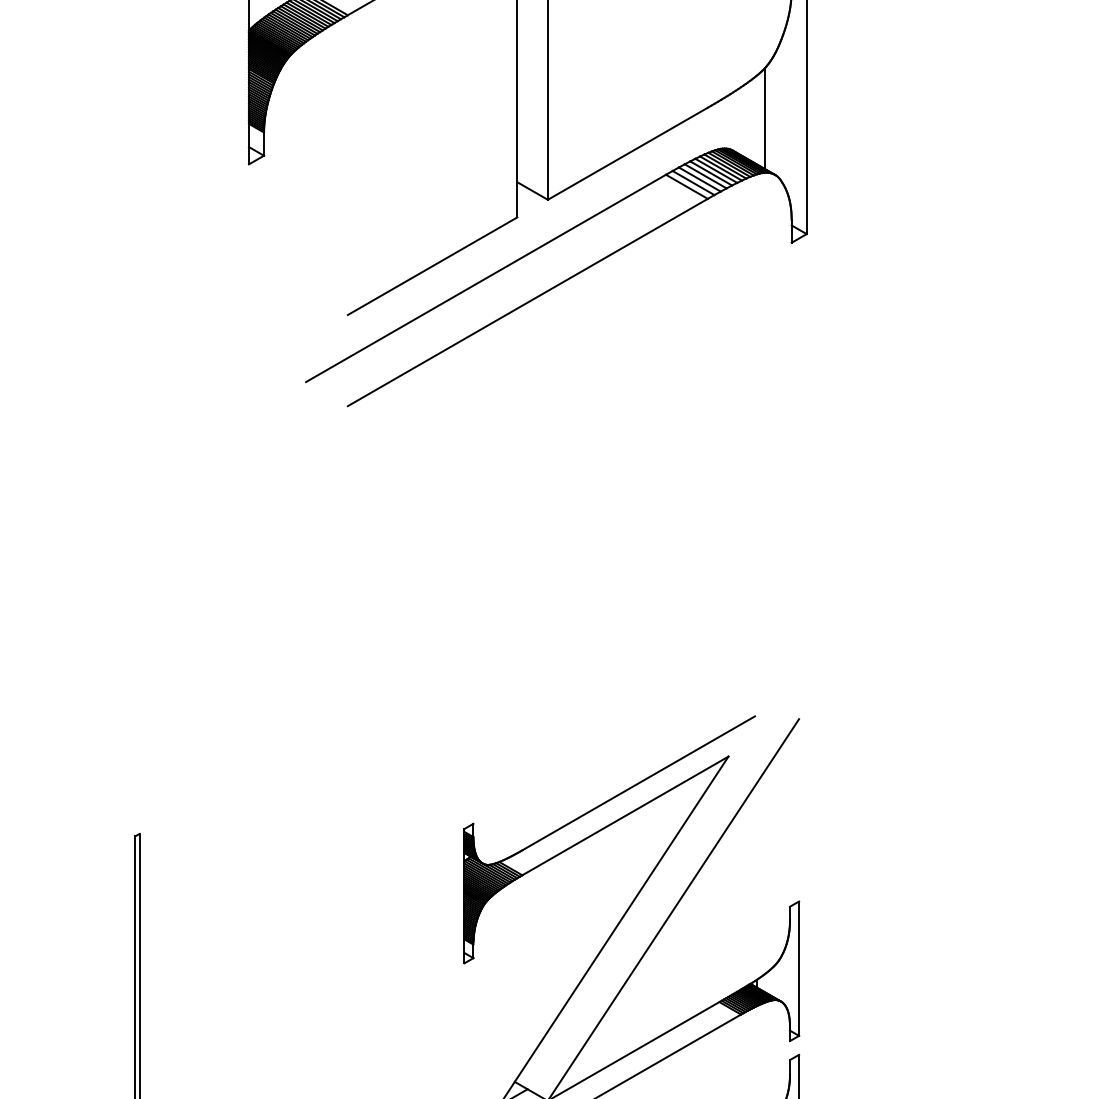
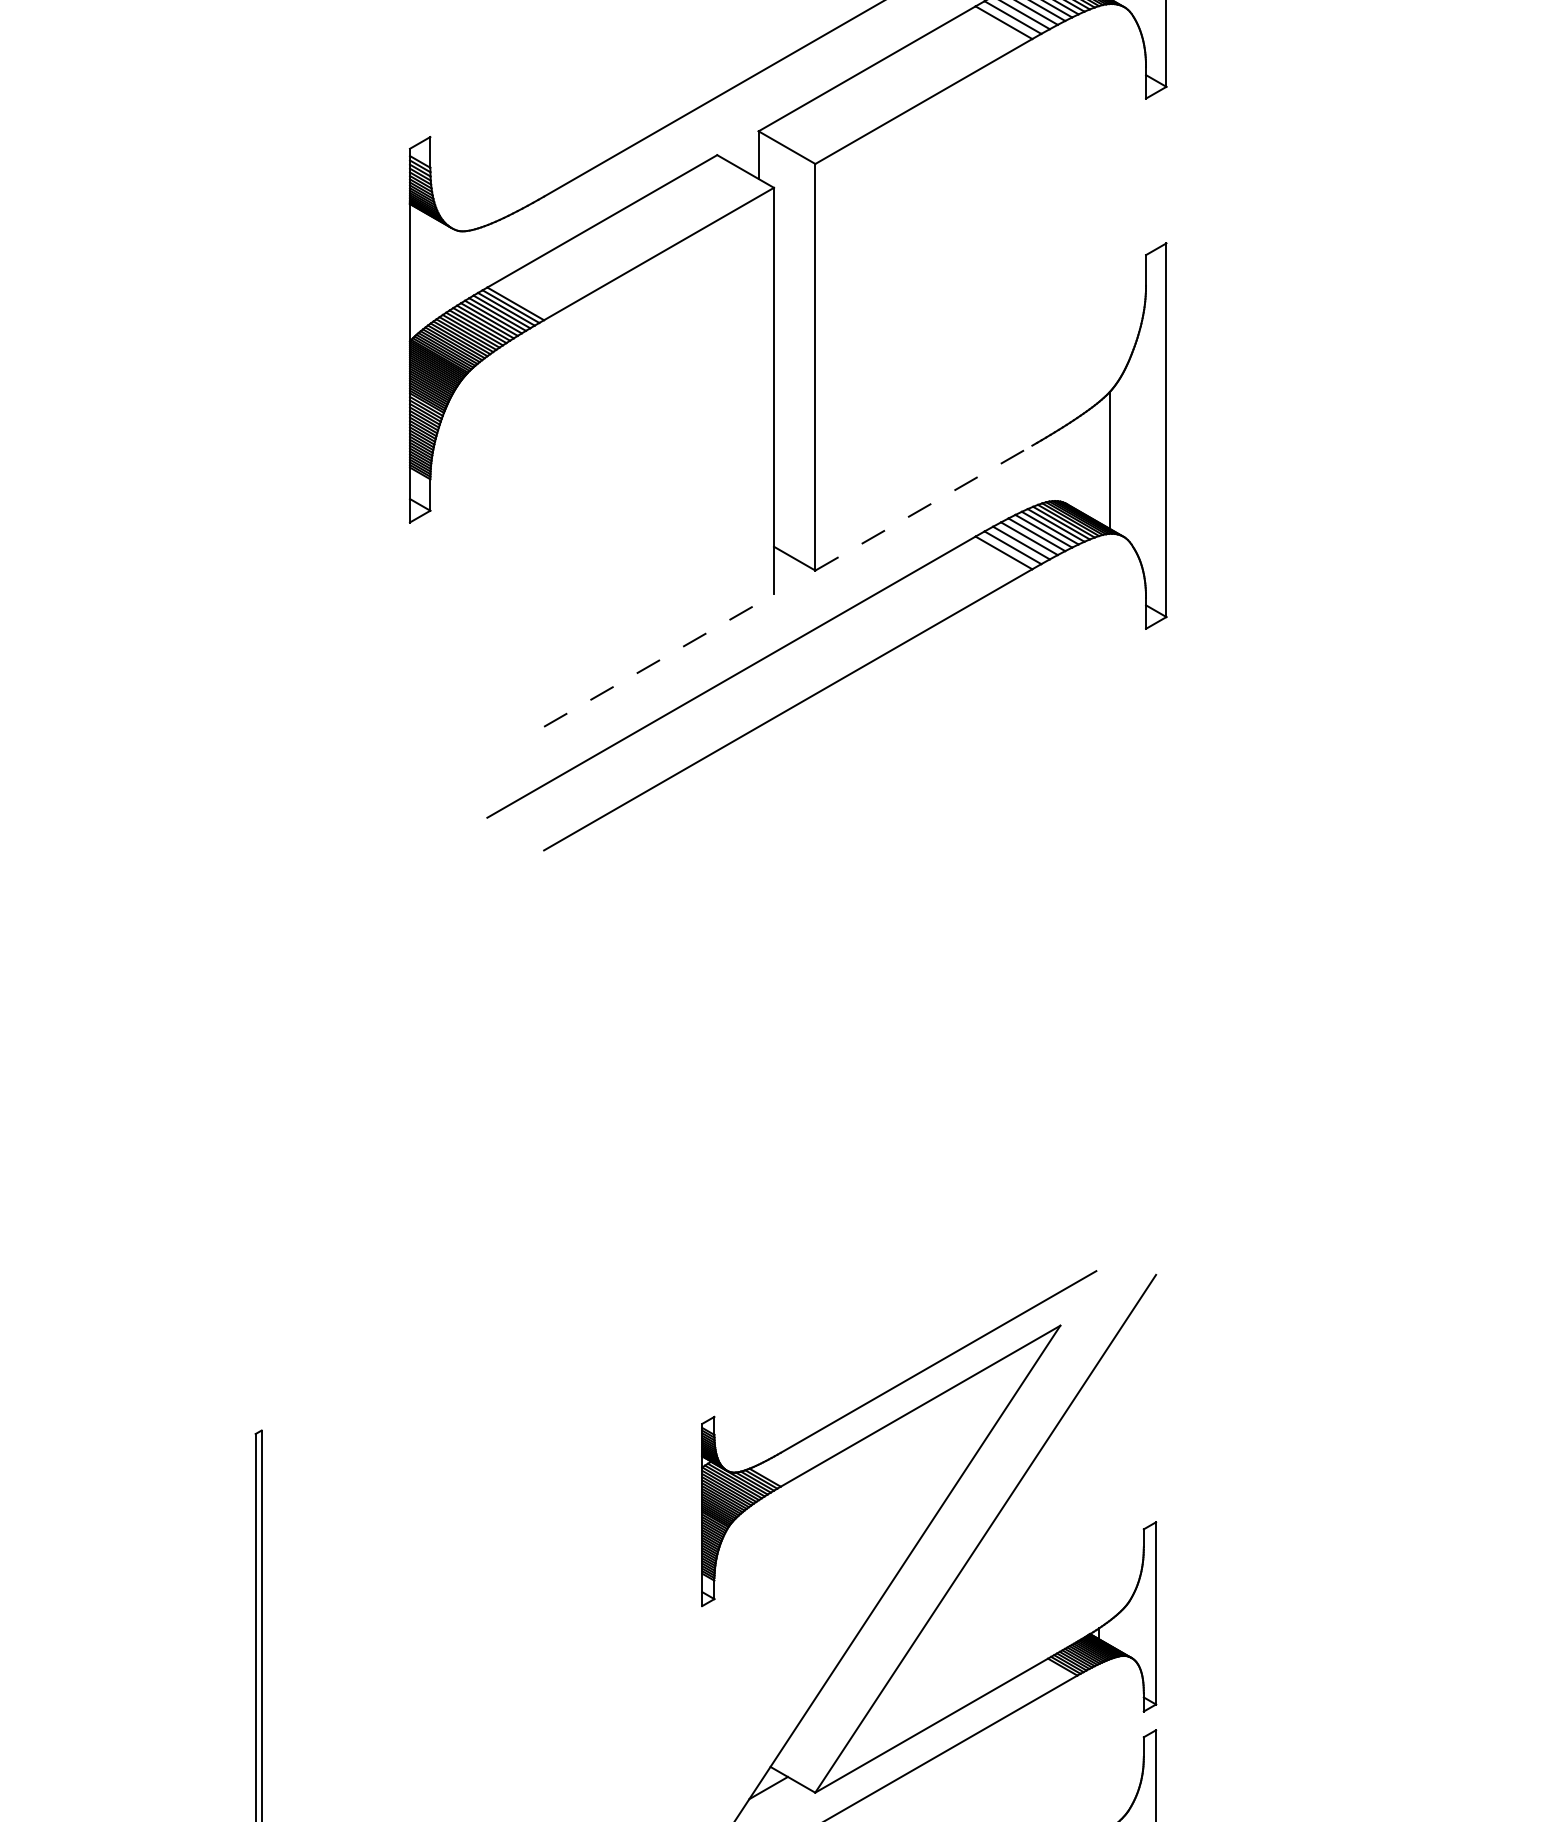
line: (628, 153) -> (924, 507), solid -> dashed
line: (432, 266) -> (659, 660), solid -> dashed

